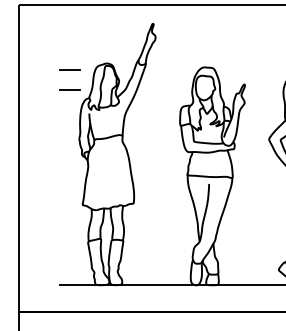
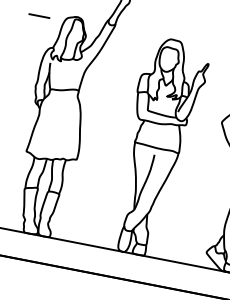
line: (69, 89) -> (35, 35), removed

